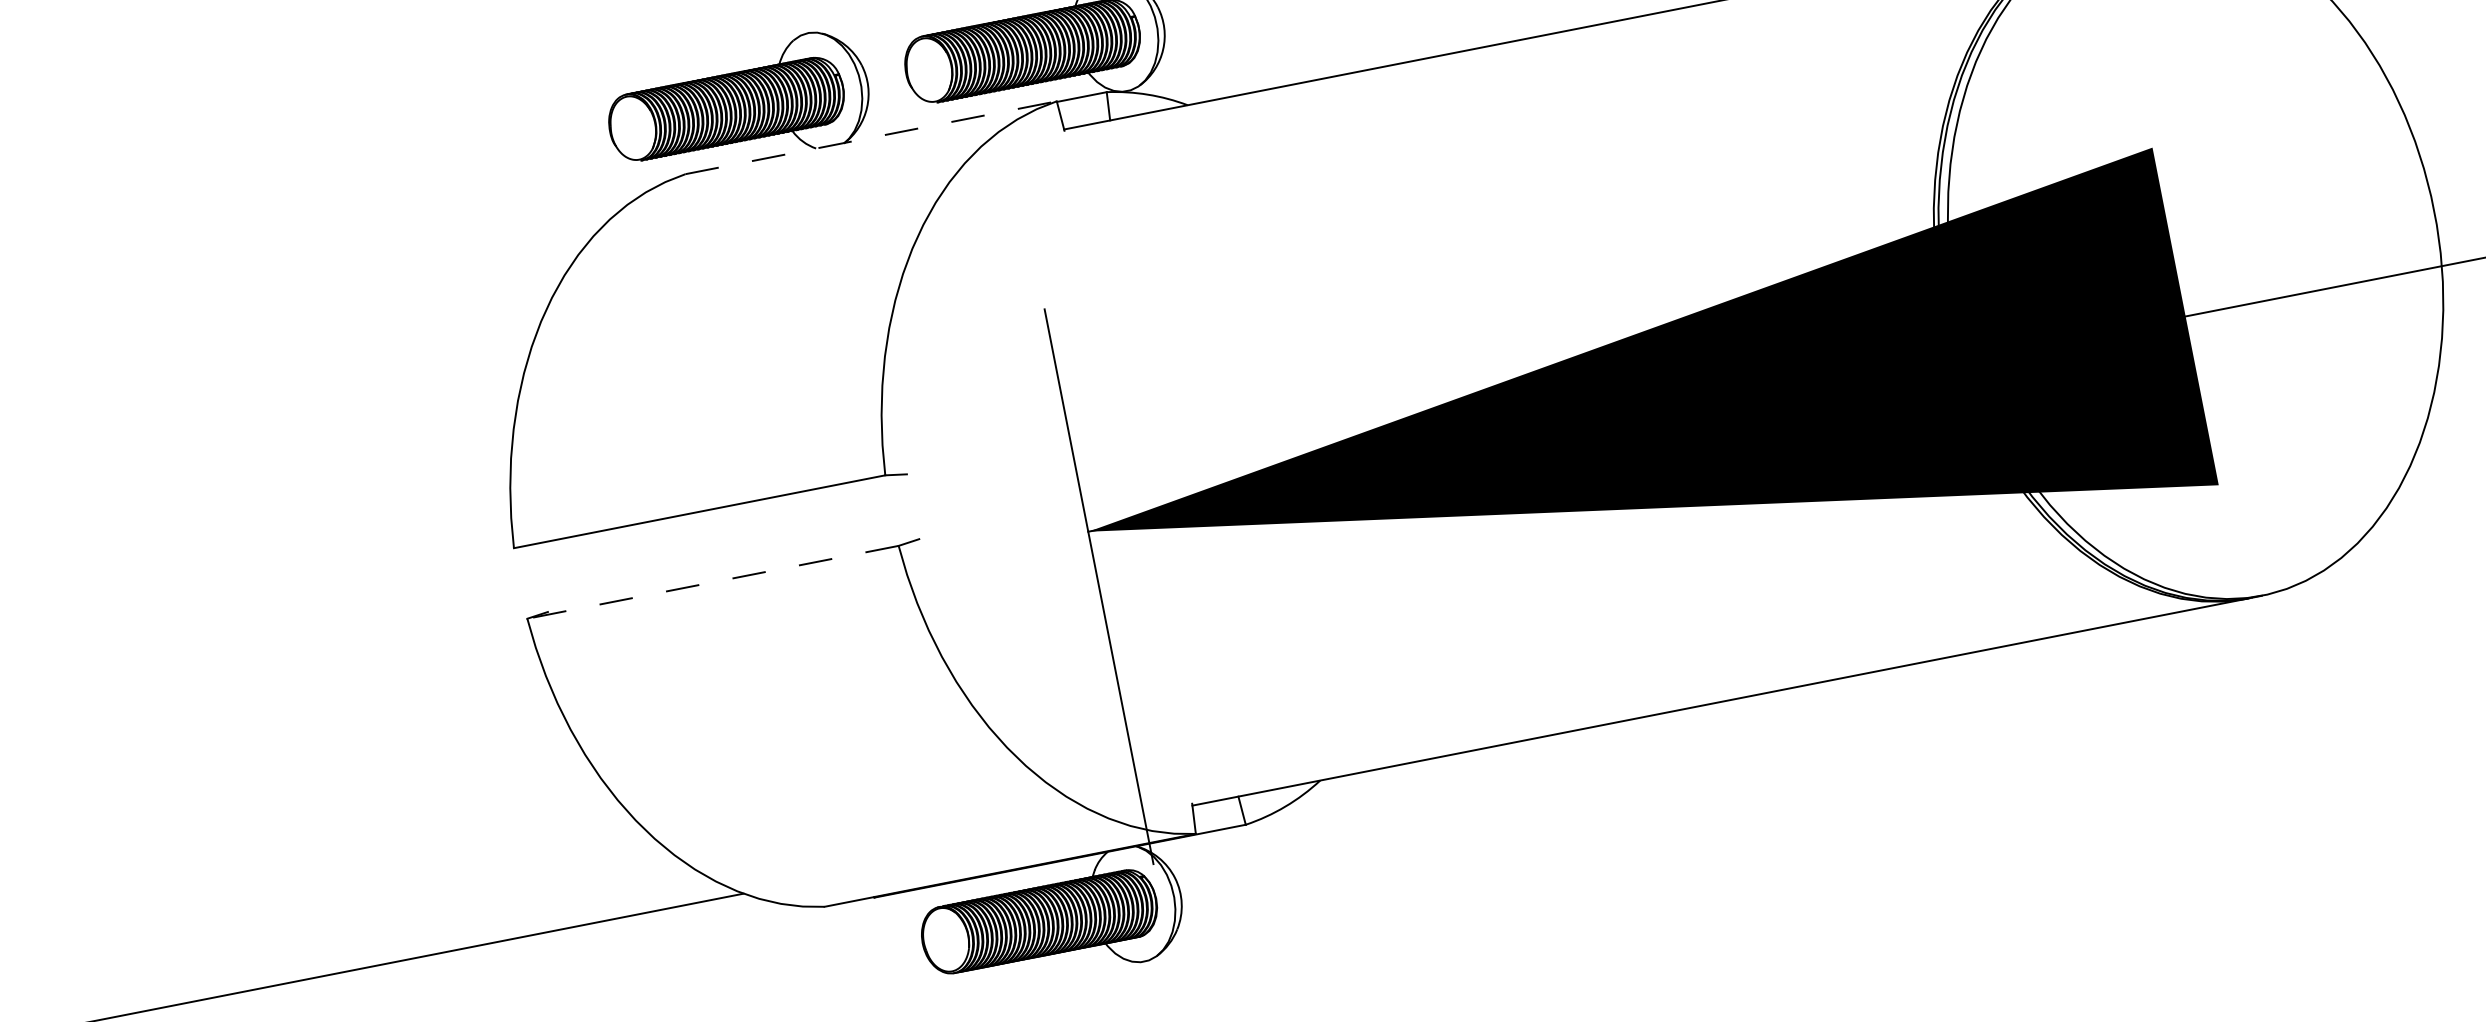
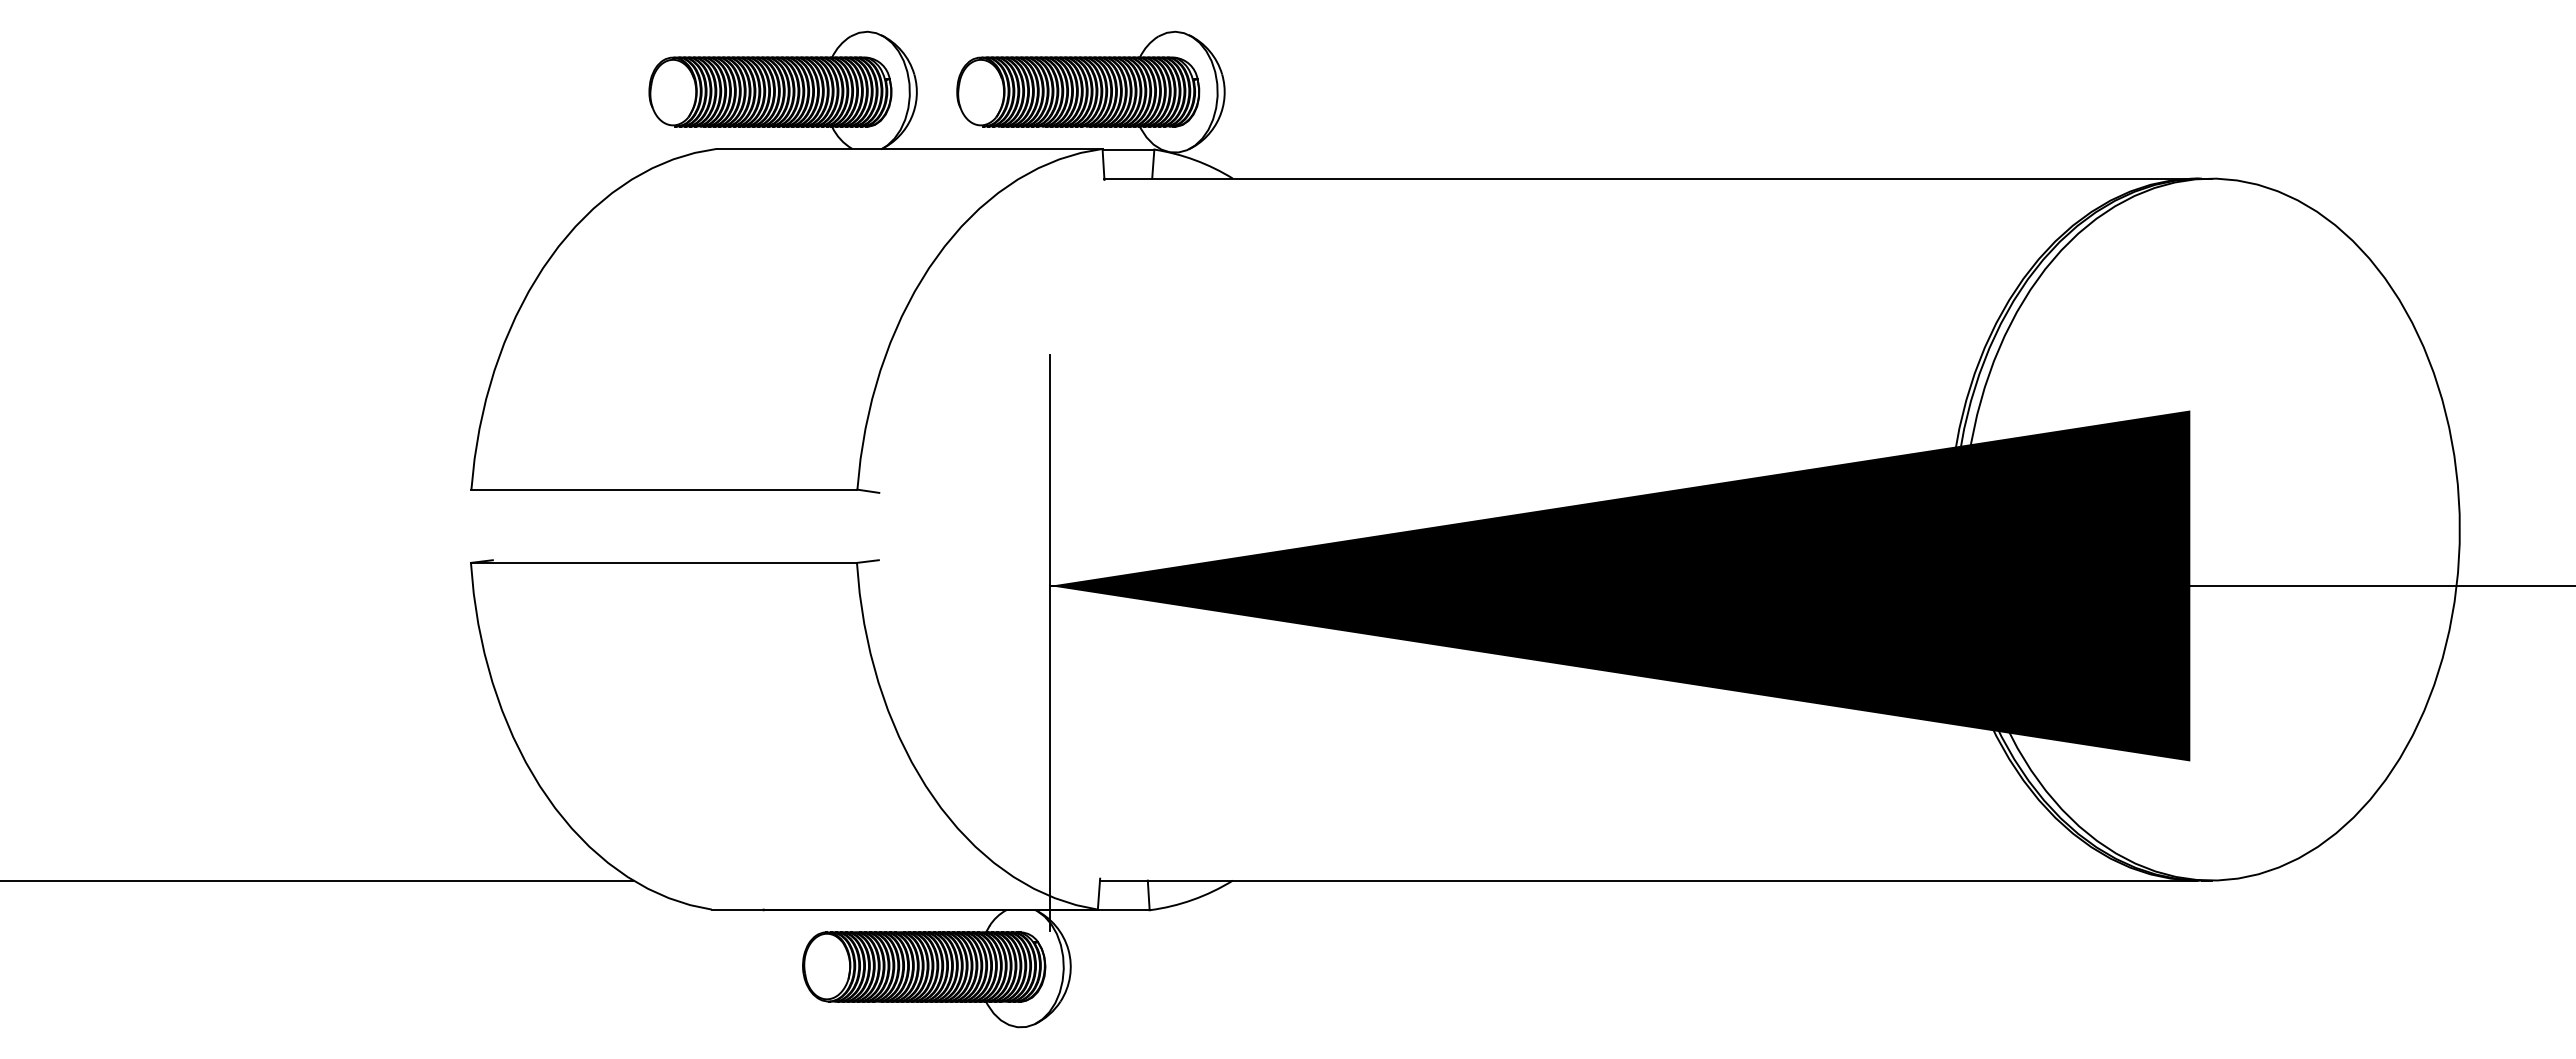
line: (871, 137) -> (909, 148), dashed -> solid
line: (712, 582) -> (663, 562), dashed -> solid

